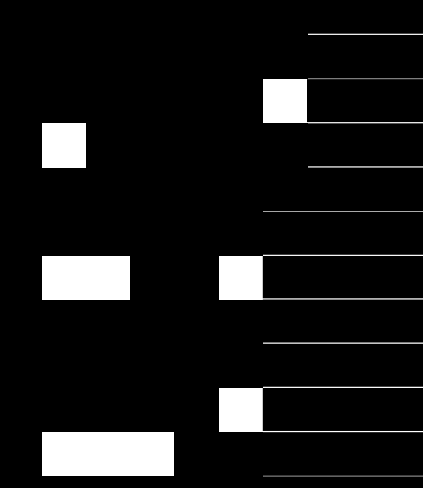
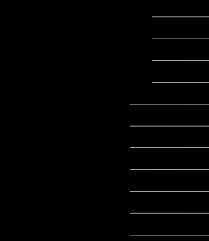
fill: (284, 100) -> (140, 49), added
fill: (63, 144) -> (31, 71), added
fill: (86, 276) -> (42, 136), added
fill: (241, 276) -> (119, 136), added
fill: (241, 409) -> (119, 202), added
fill: (108, 454) -> (53, 224), added

